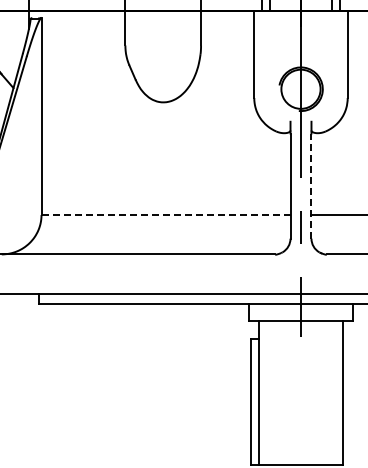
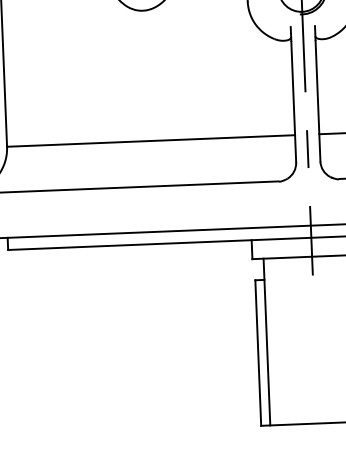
line: (311, 186) -> (318, 101), dashed -> solid
line: (166, 215) -> (151, 141), dashed -> solid

